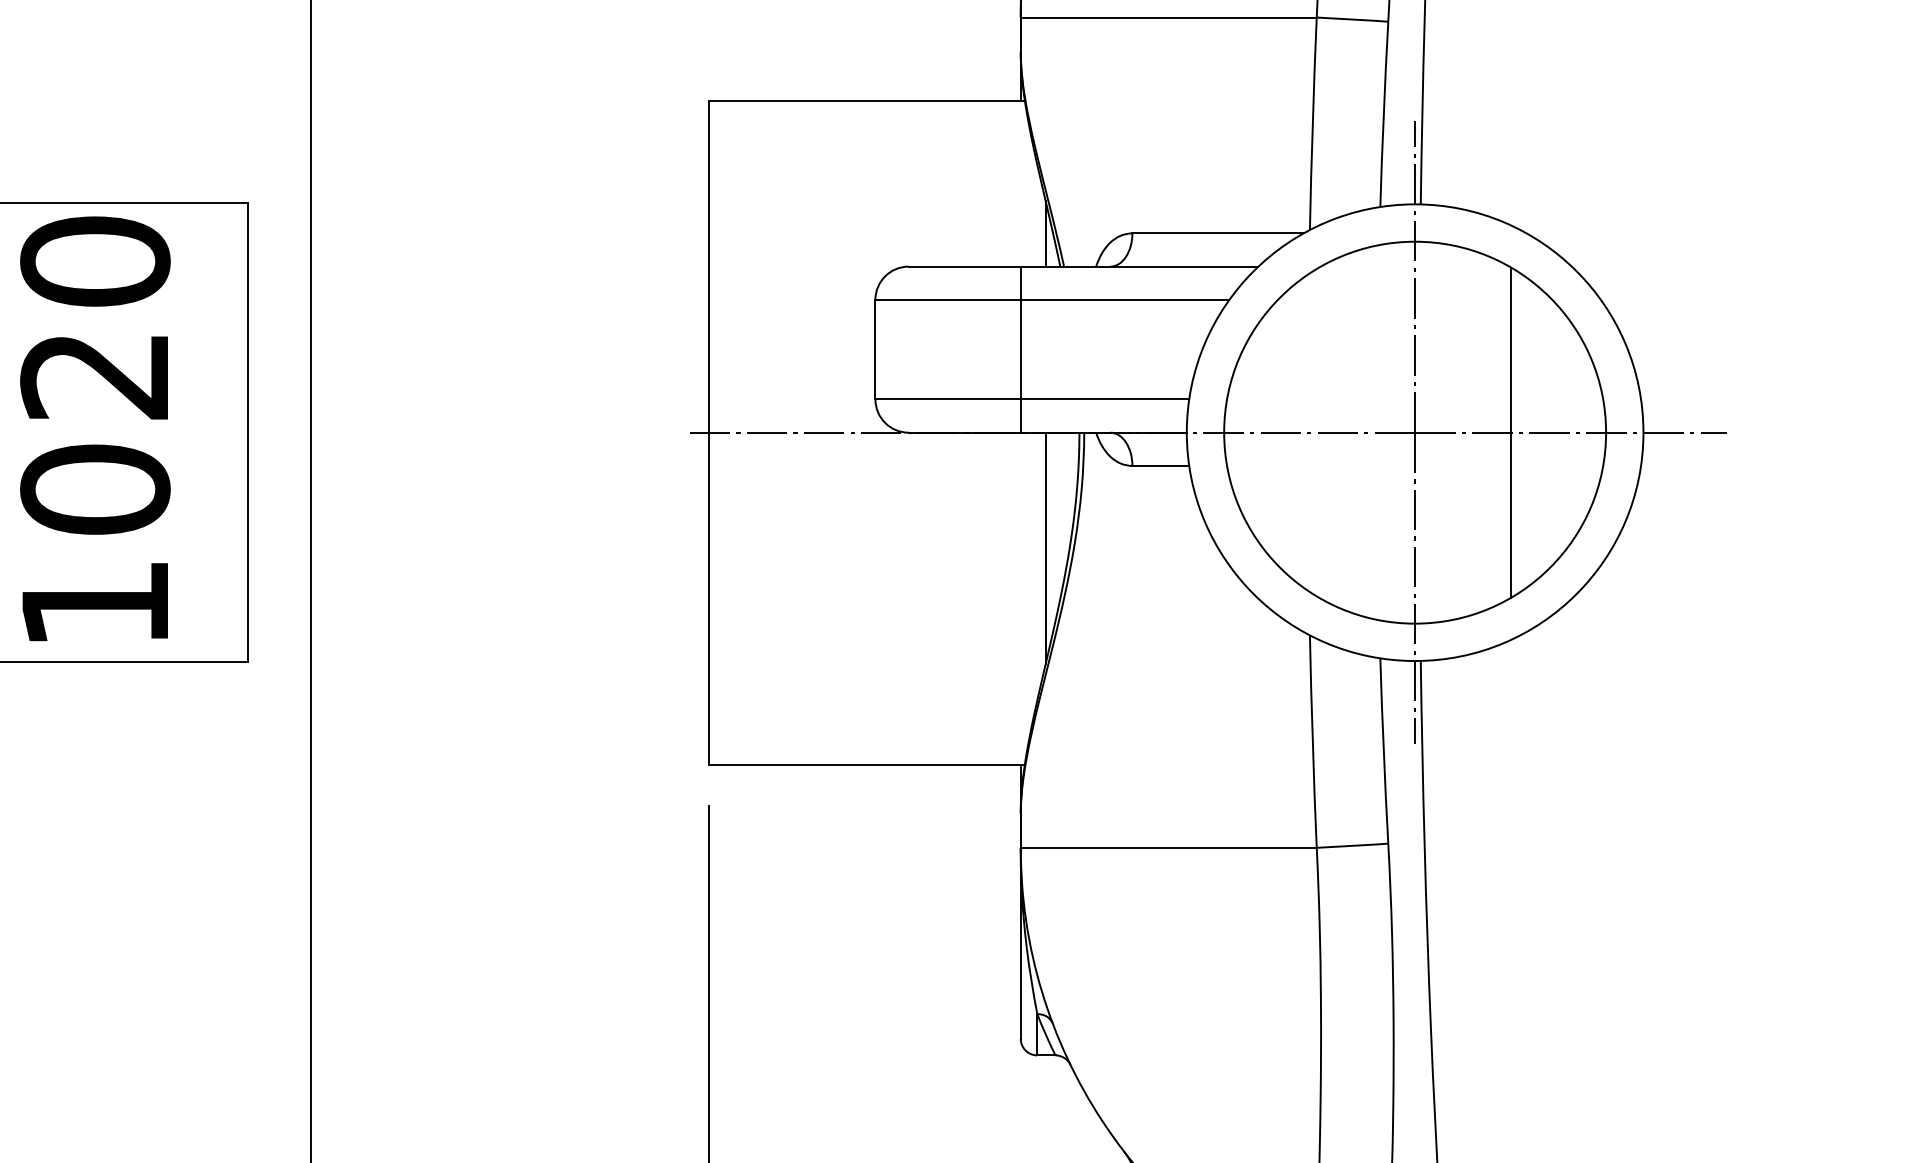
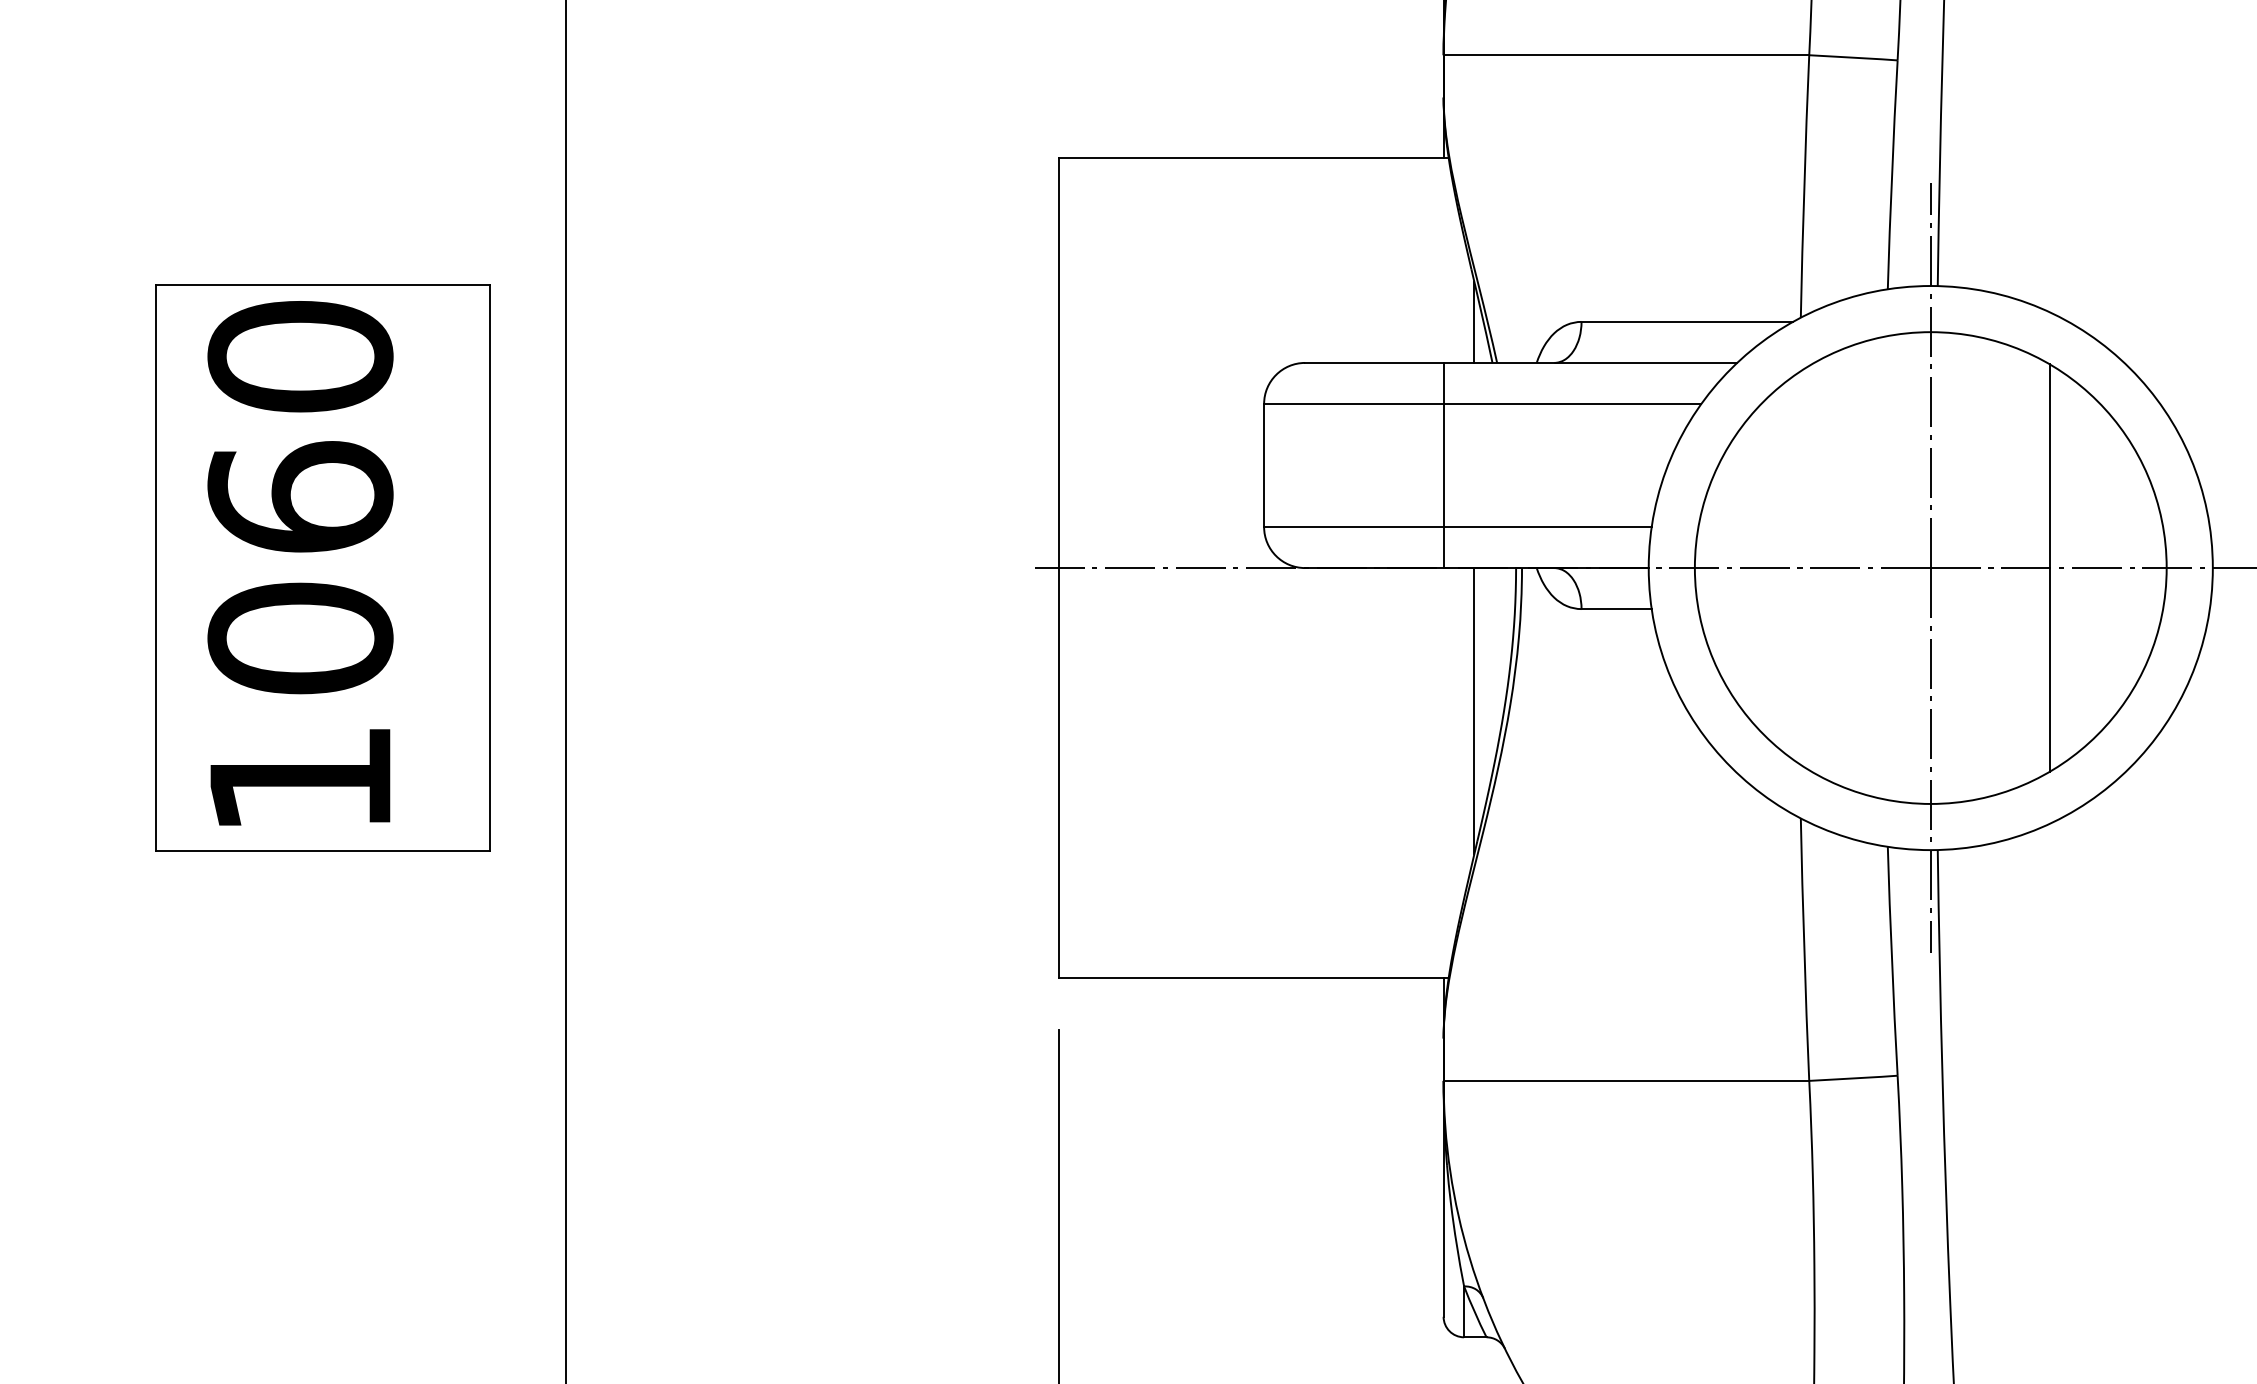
text: (95, 374) -> (300, 496), 1020 -> 1060

